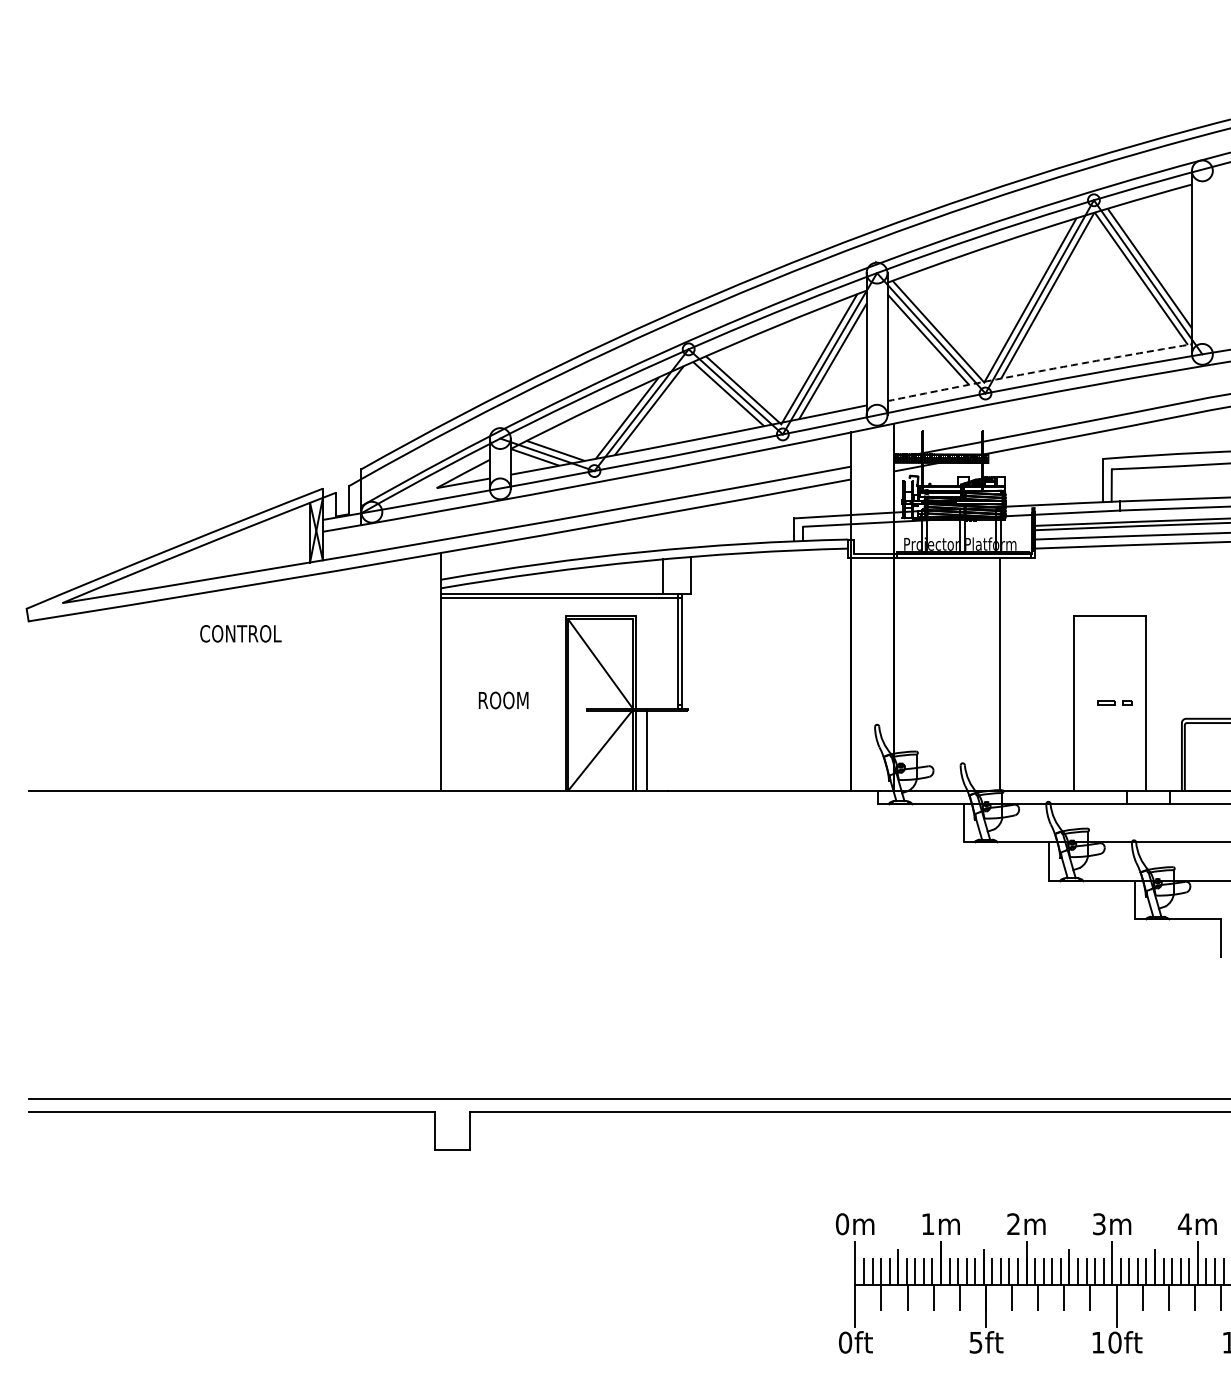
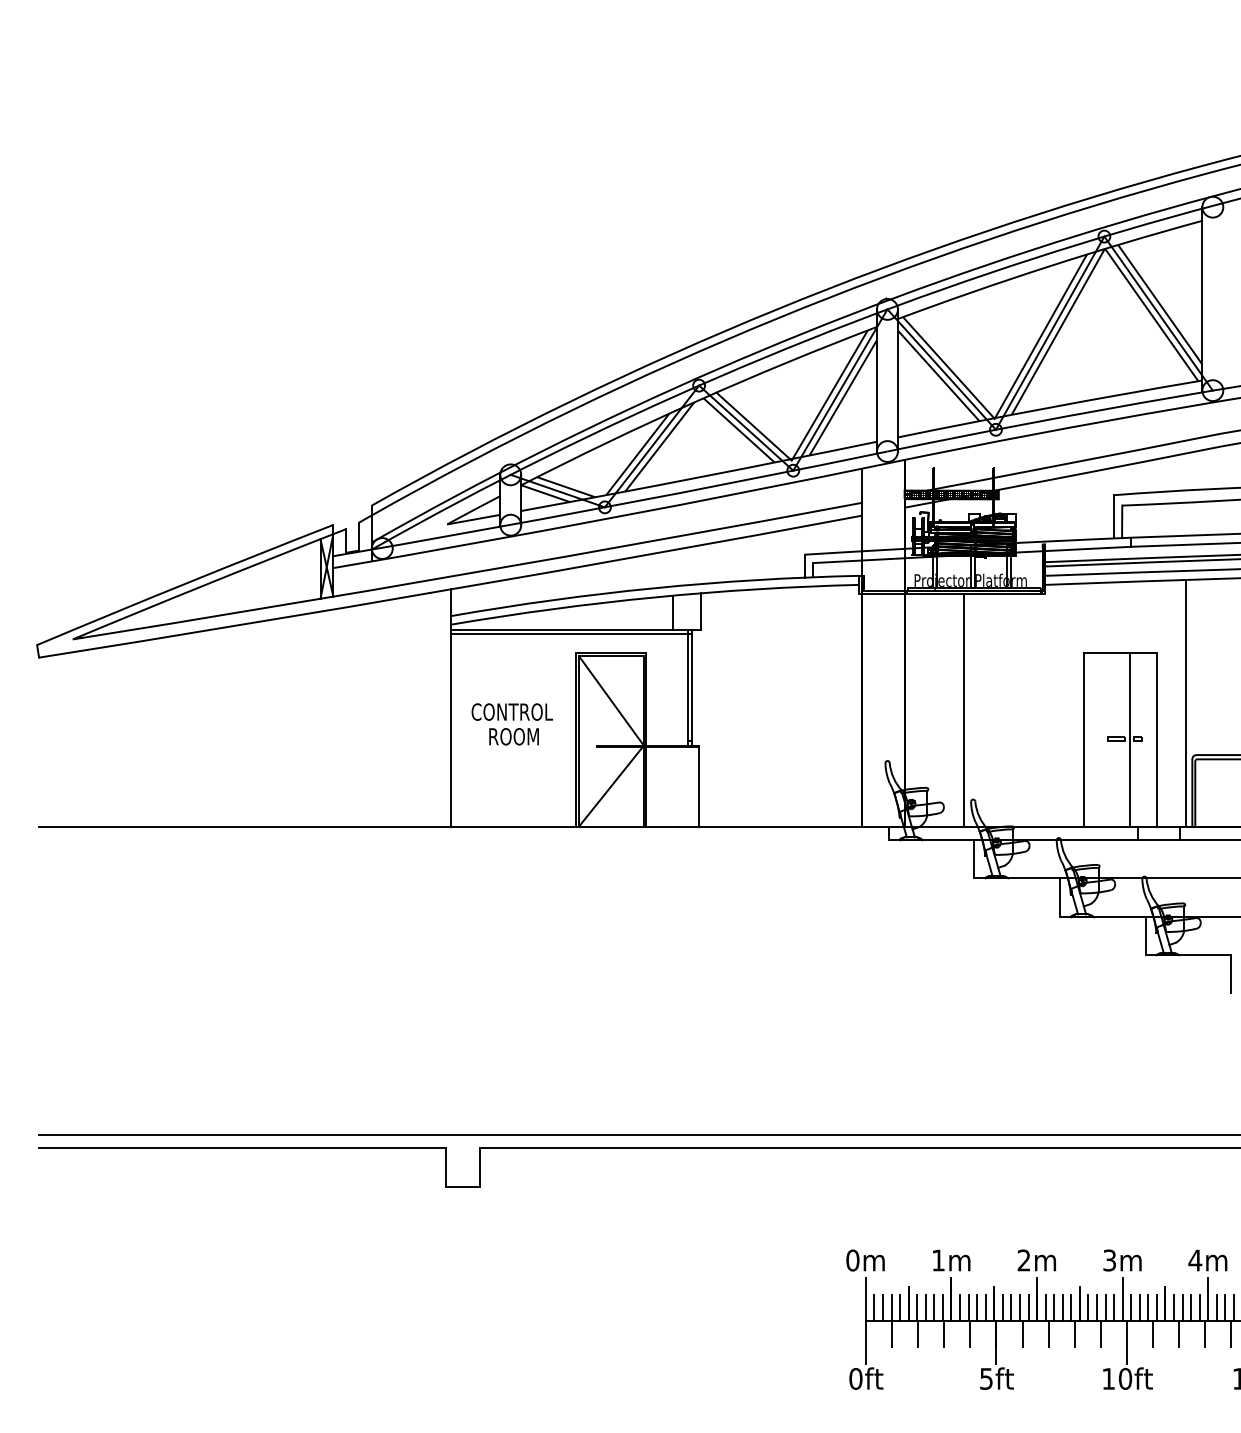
line: (1039, 371) -> (1049, 407), dashed -> solid
text: (240, 633) -> (511, 711), moved
line: (1176, 668) -> (1186, 704), added
line: (1000, 674) -> (964, 710), moved
line: (1119, 703) -> (1129, 739), added
line: (647, 751) -> (698, 787), moved

